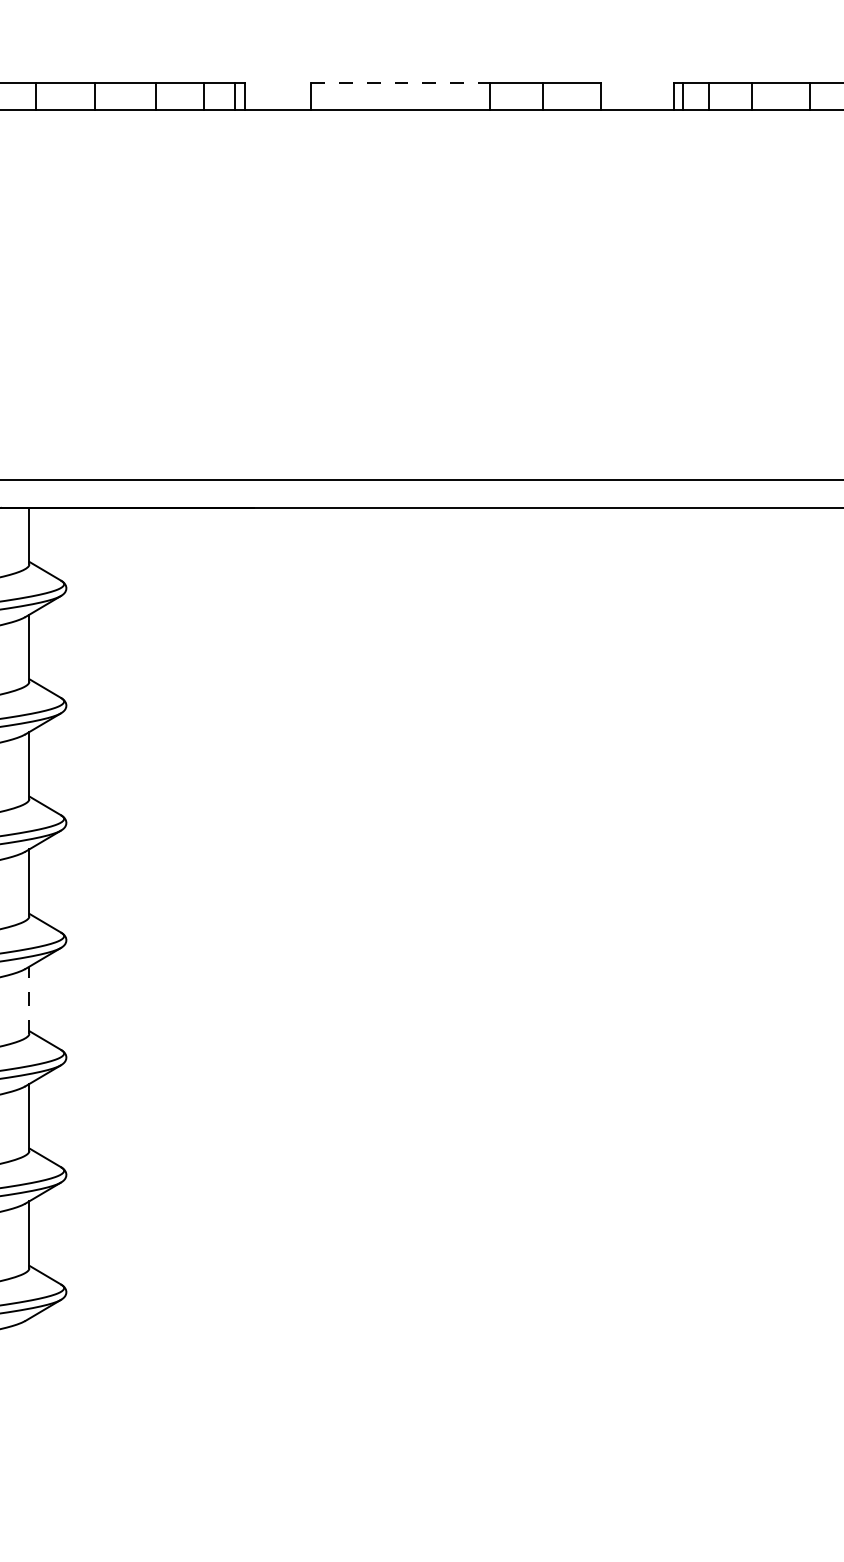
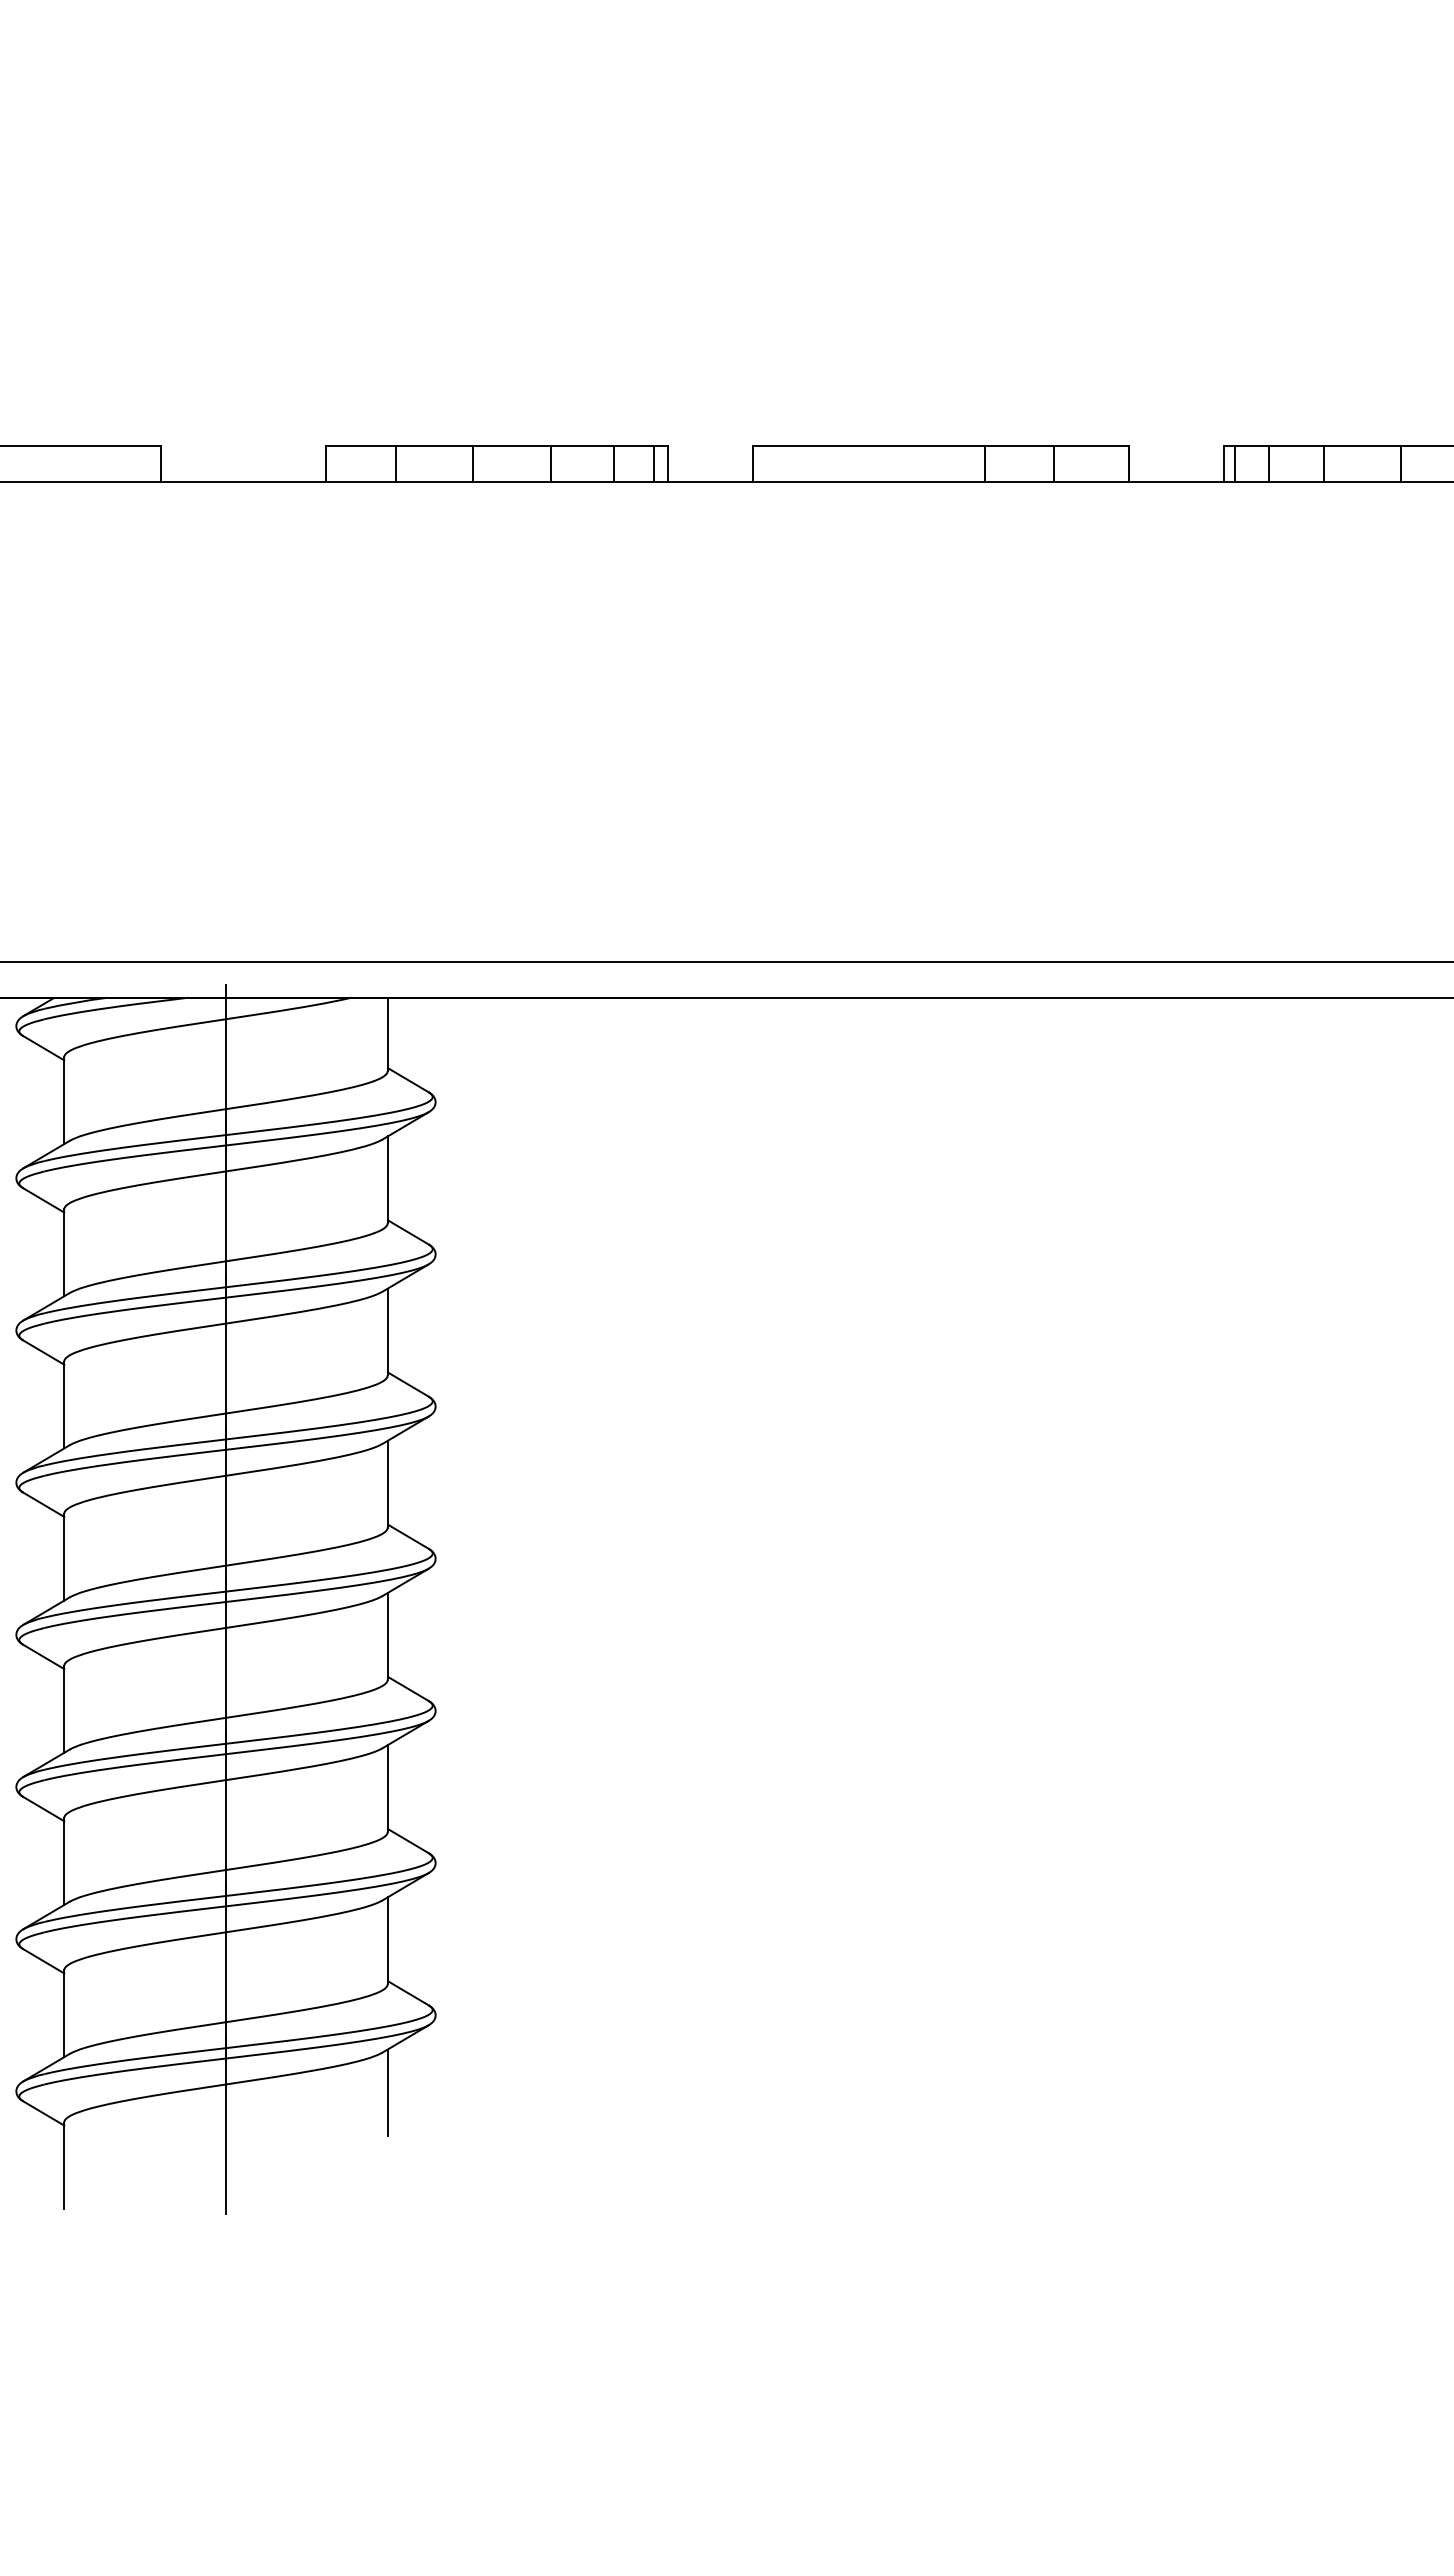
line: (400, 82) -> (869, 446), dashed -> solid
line: (29, 999) -> (387, 1635), dashed -> solid
line: (29, 1351) -> (387, 2092), added

